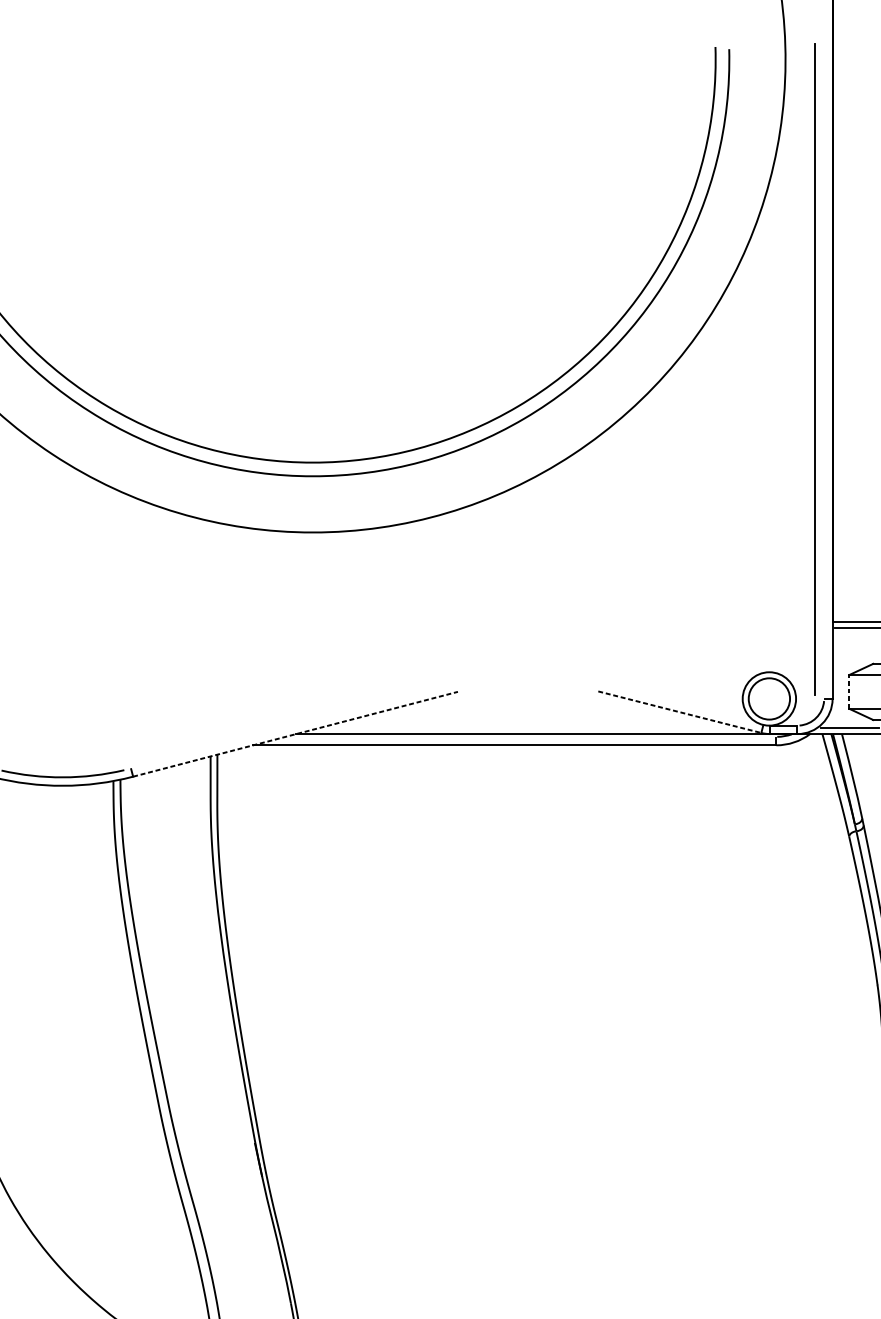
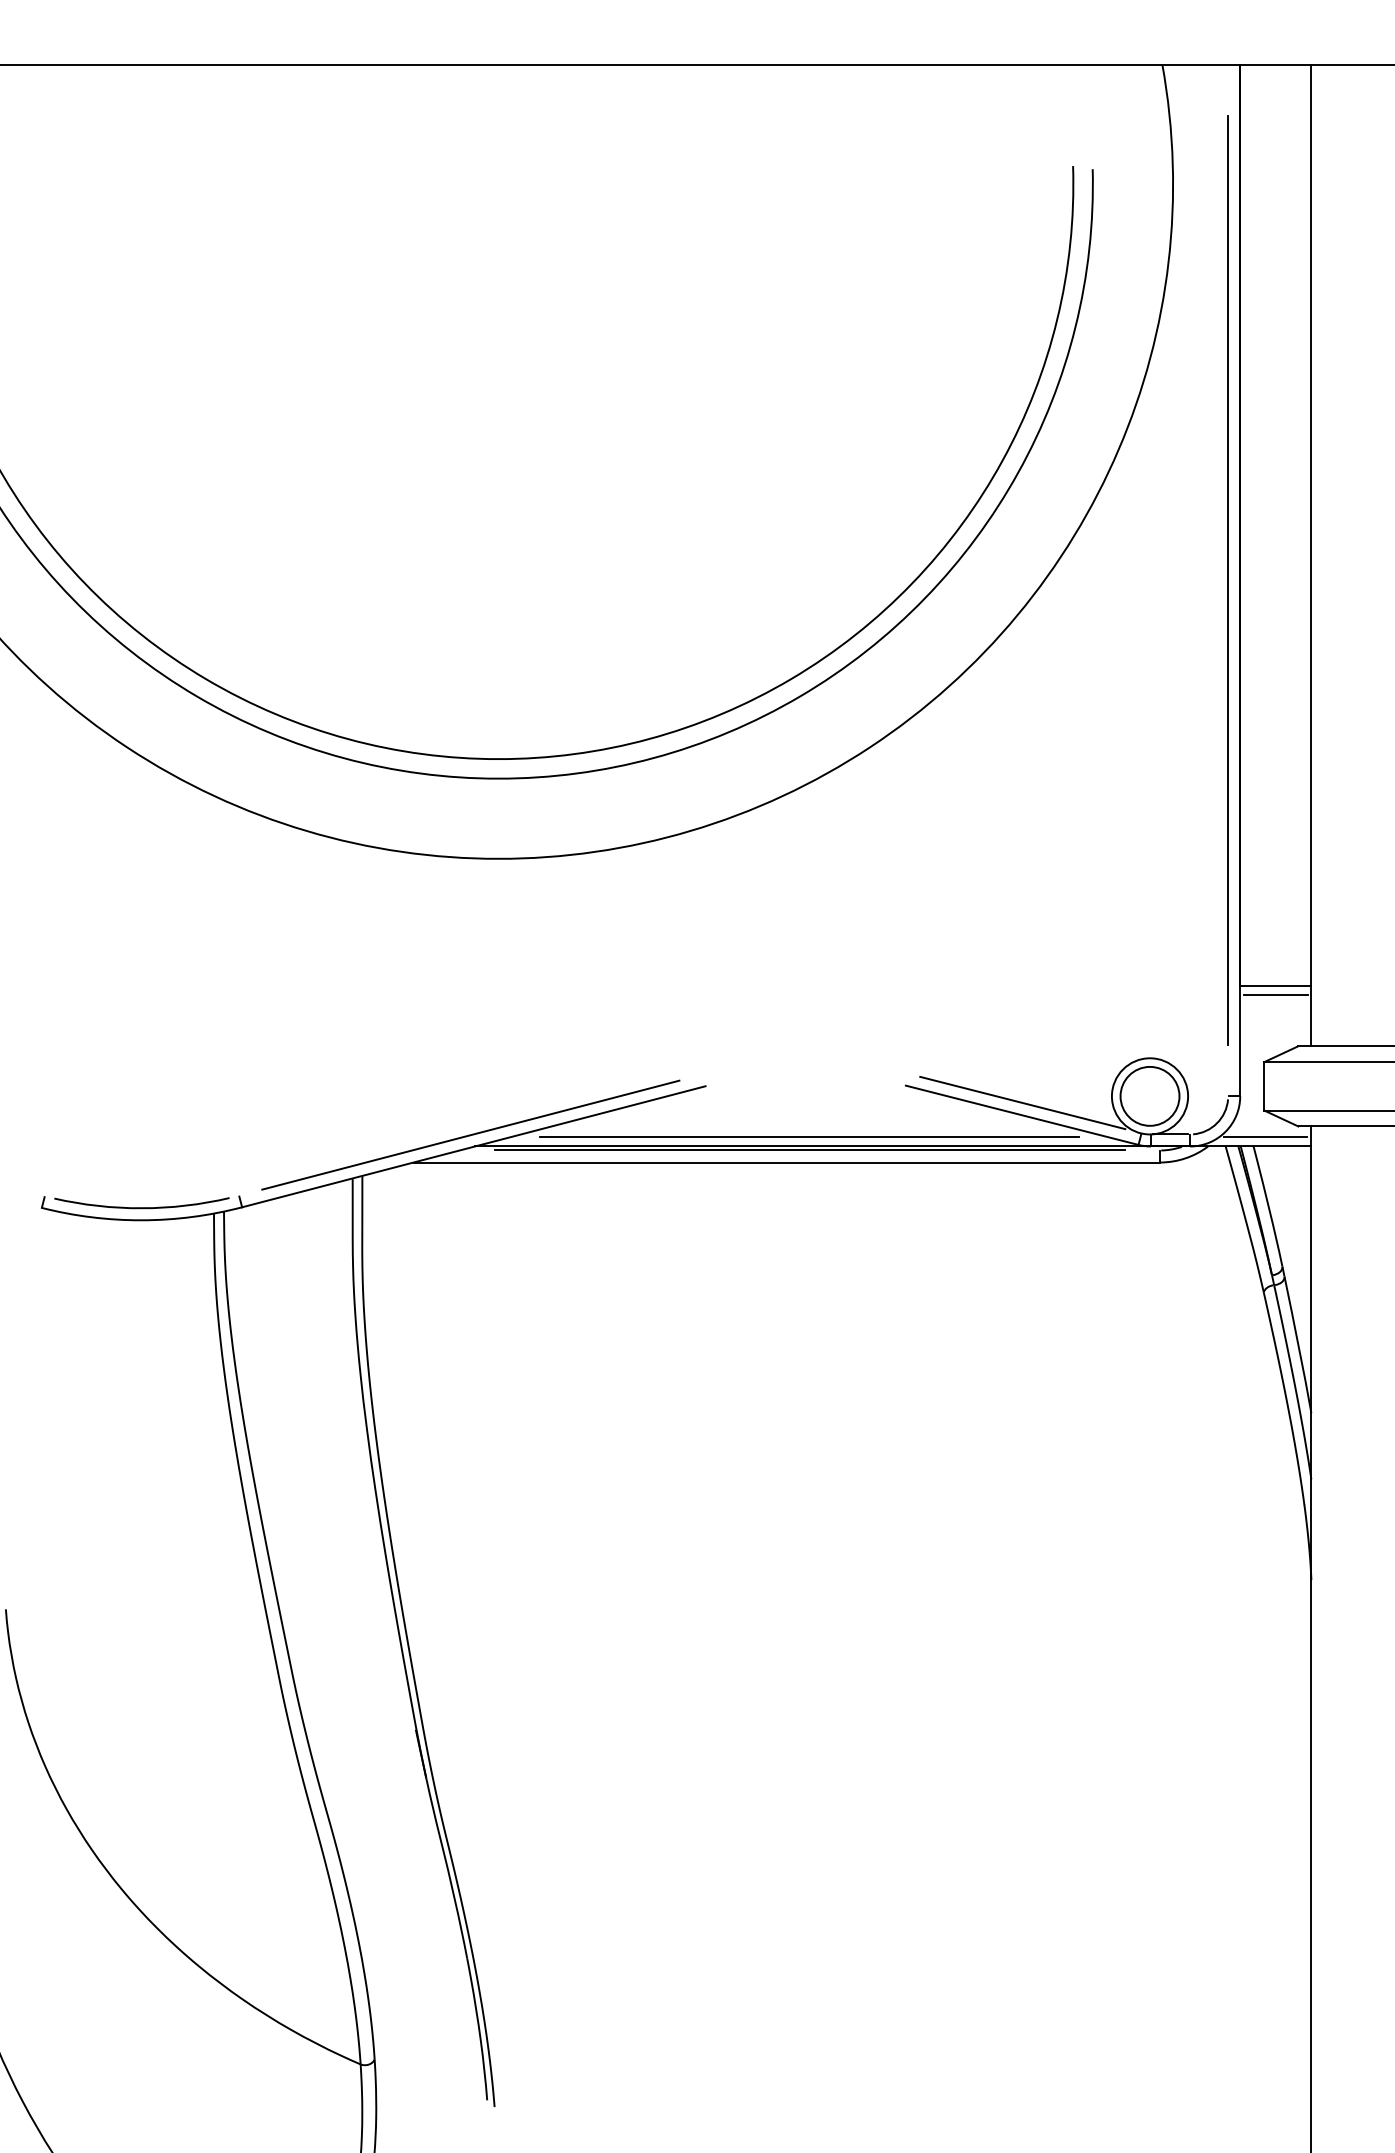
line: (814, 369) -> (1227, 580), moved
line: (849, 691) -> (1264, 1085), dashed -> solid
line: (680, 703) -> (1022, 1102), added
line: (680, 712) -> (1022, 1115), dashed -> solid
line: (293, 725) -> (470, 1134), added
line: (530, 727) -> (809, 1137), added
line: (295, 734) -> (474, 1146), dashed -> solid
line: (530, 736) -> (809, 1150), added

